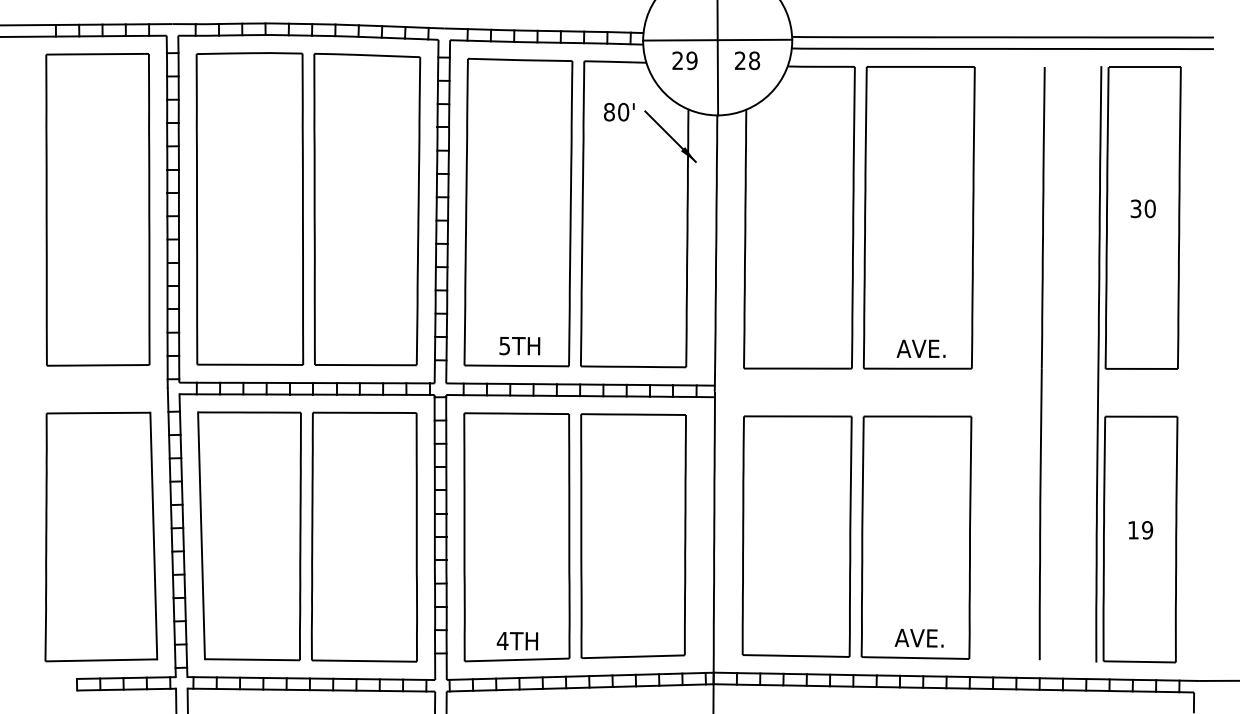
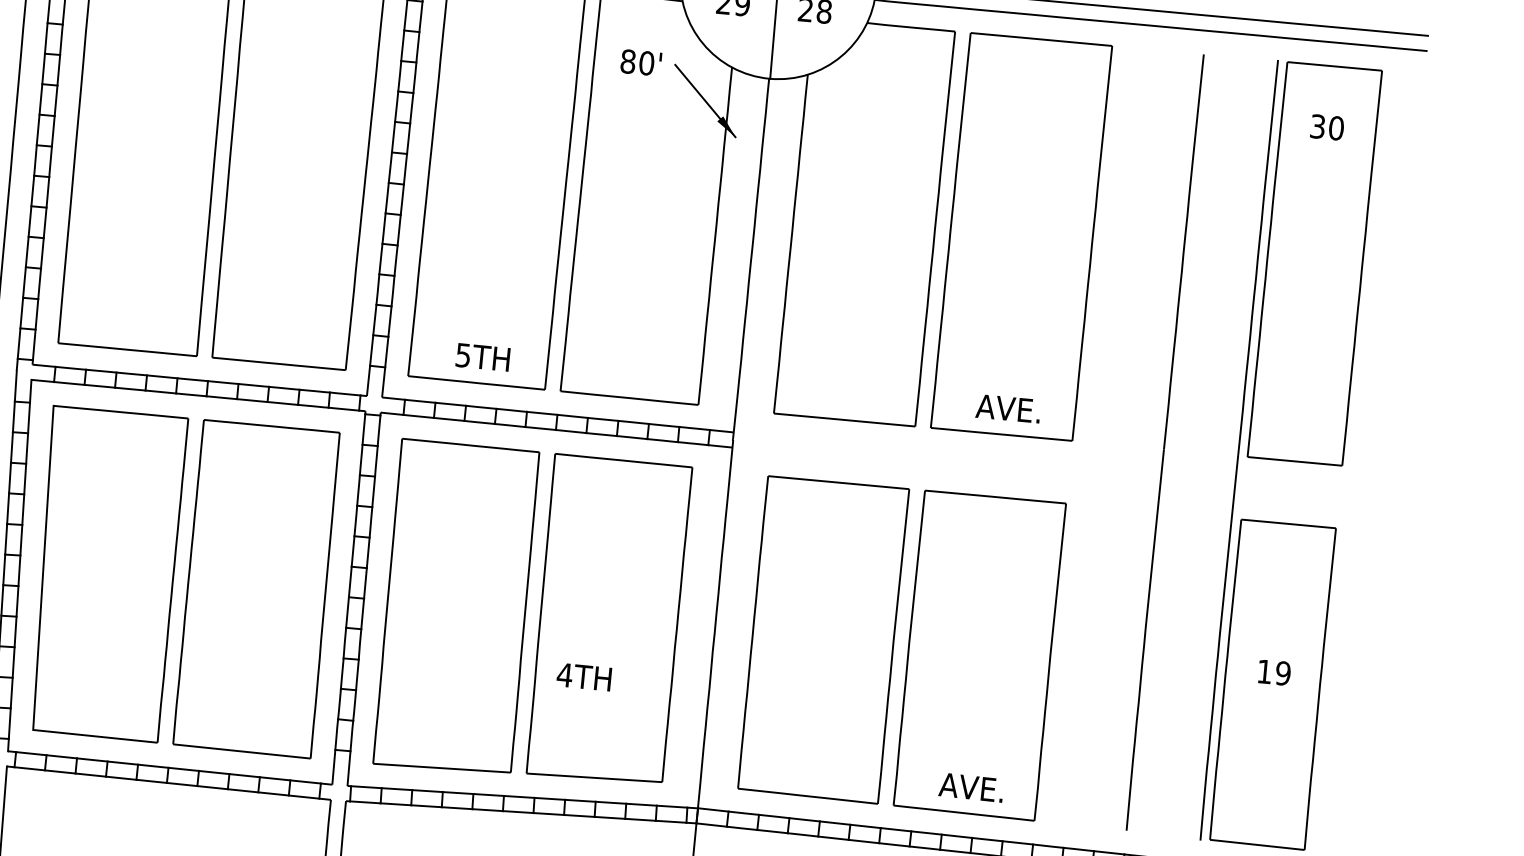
text: (1142, 208) -> (1326, 126), moved
text: (517, 641) -> (584, 677), moved

